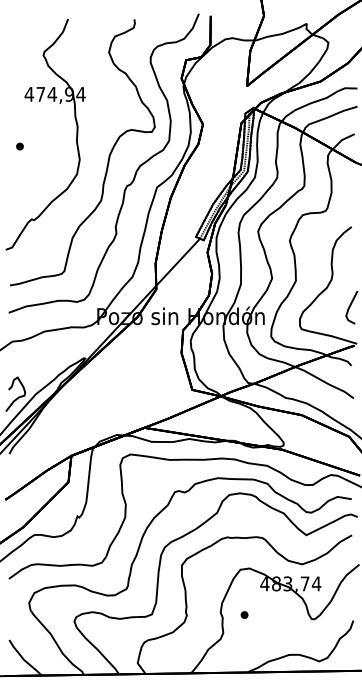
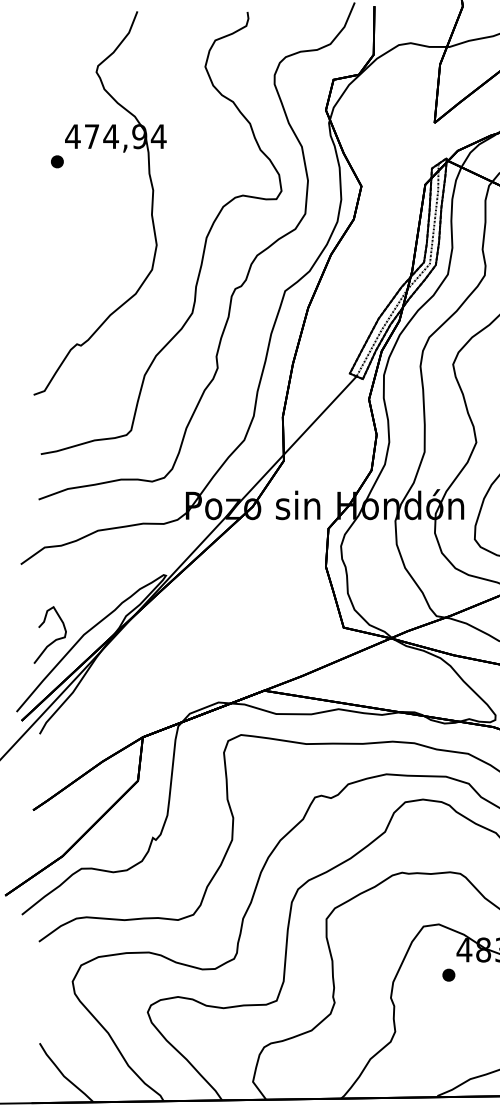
part: (19, 146) -> (56, 161), moved
part: (244, 614) -> (448, 974), moved

